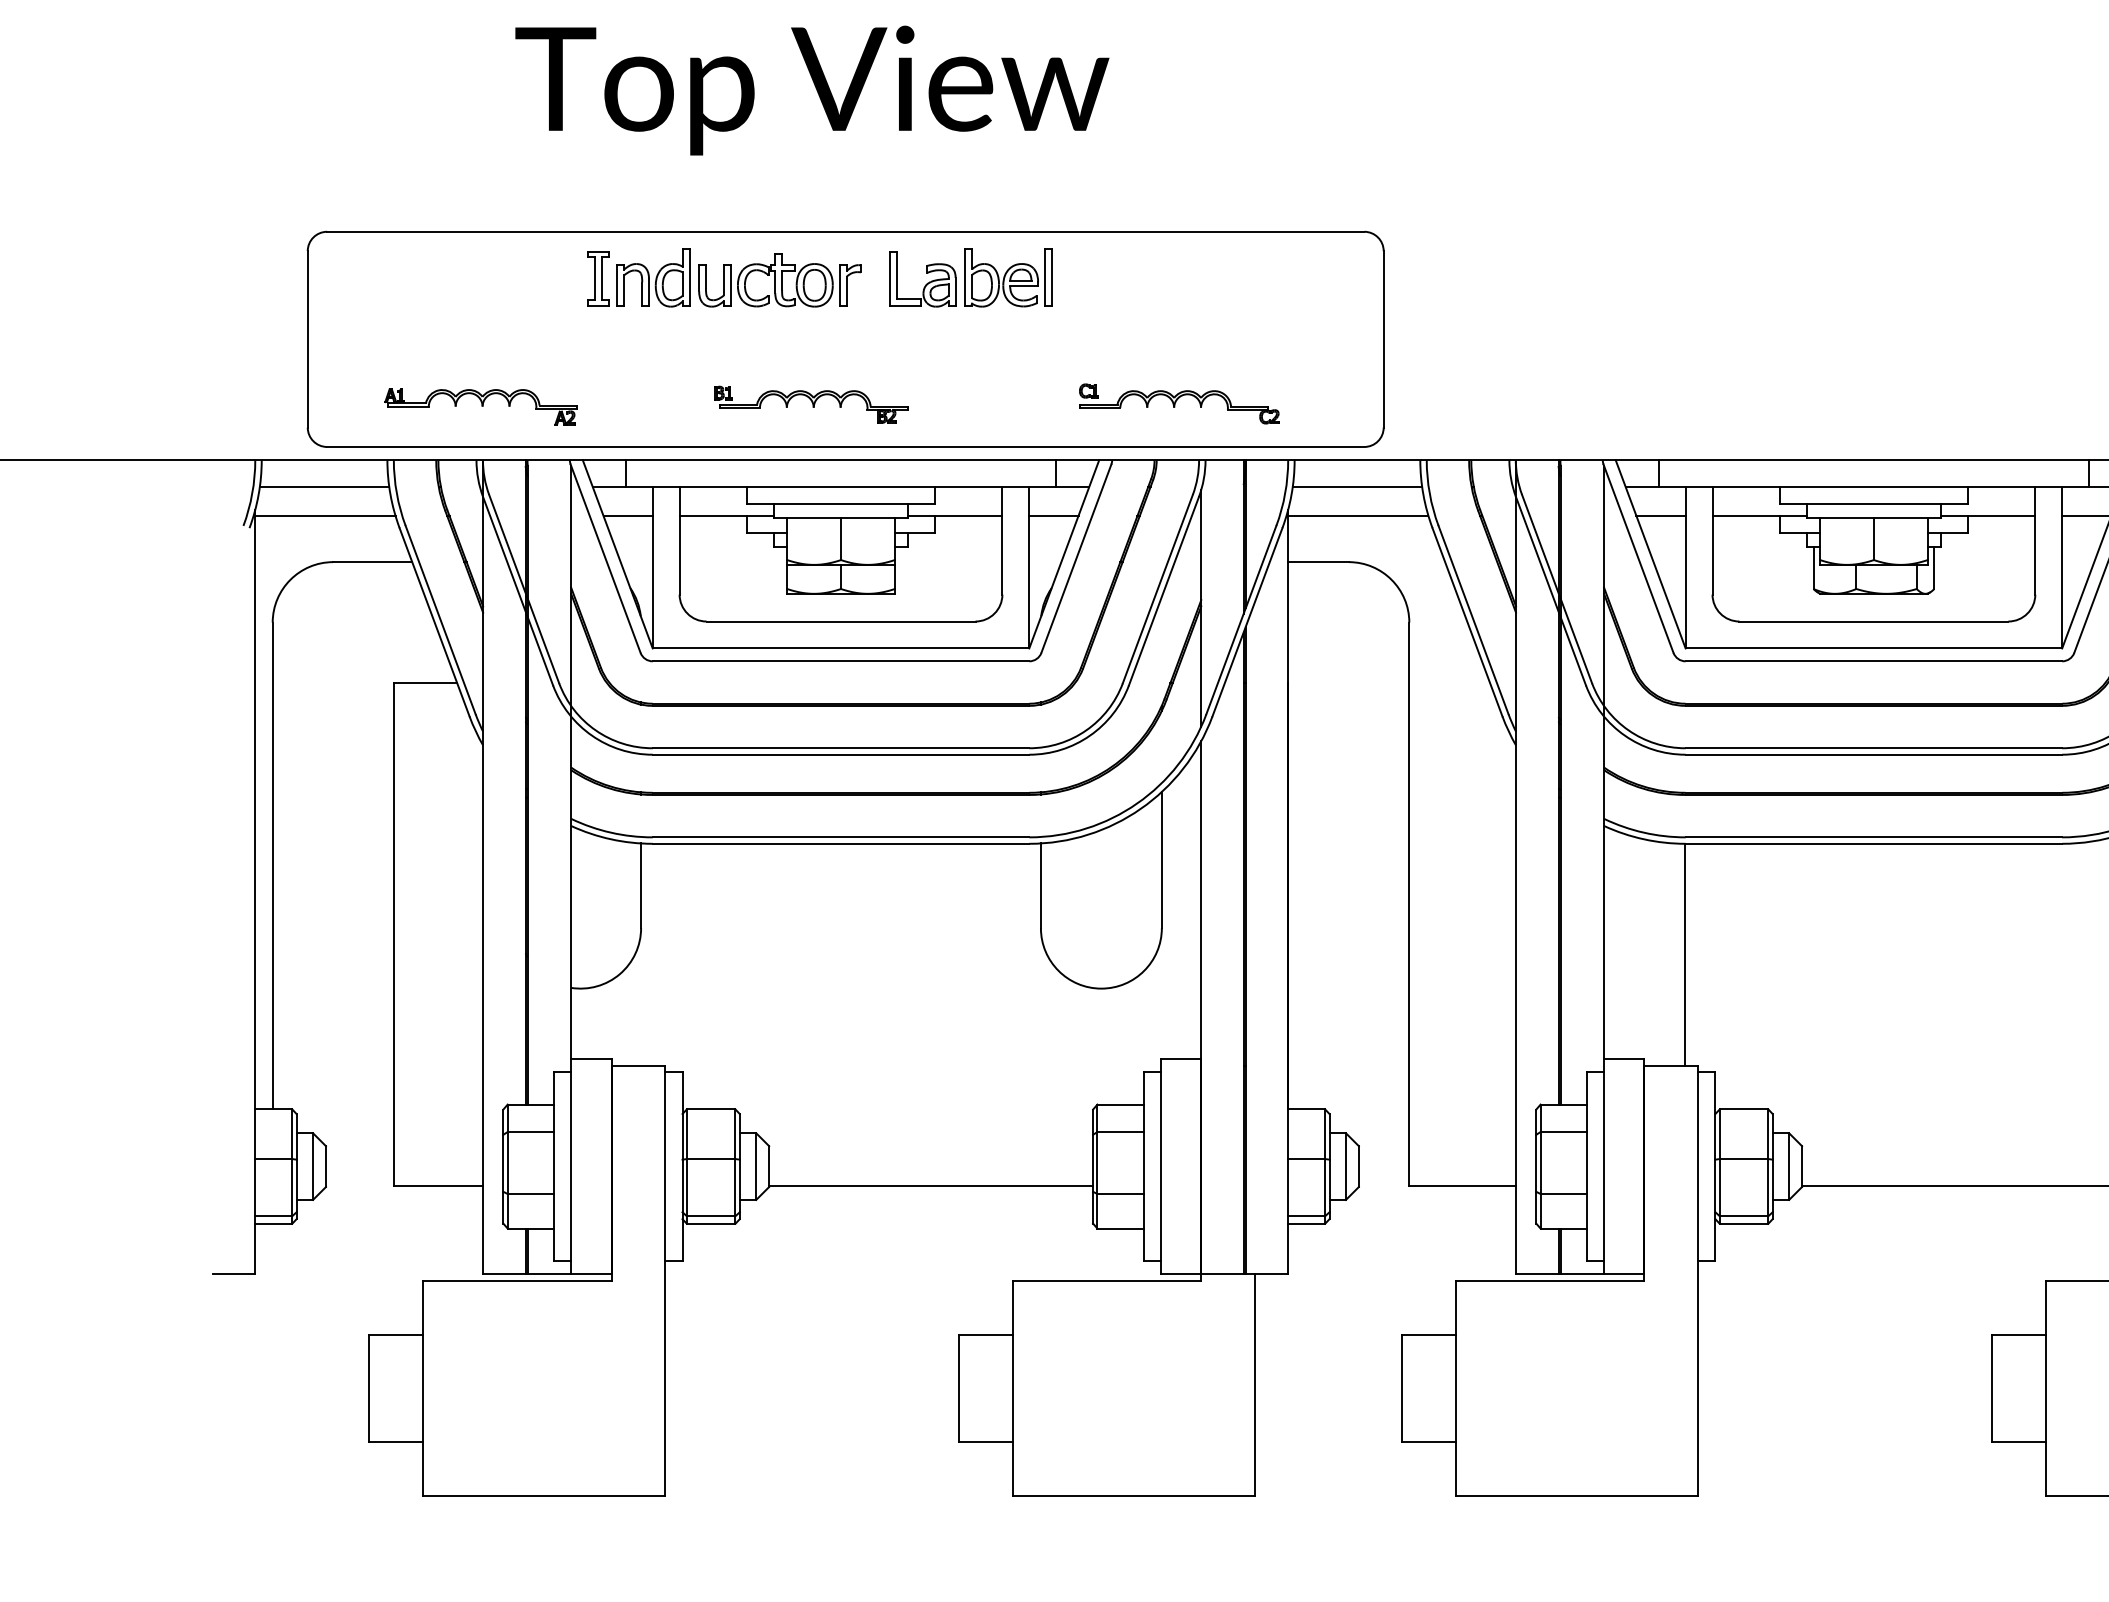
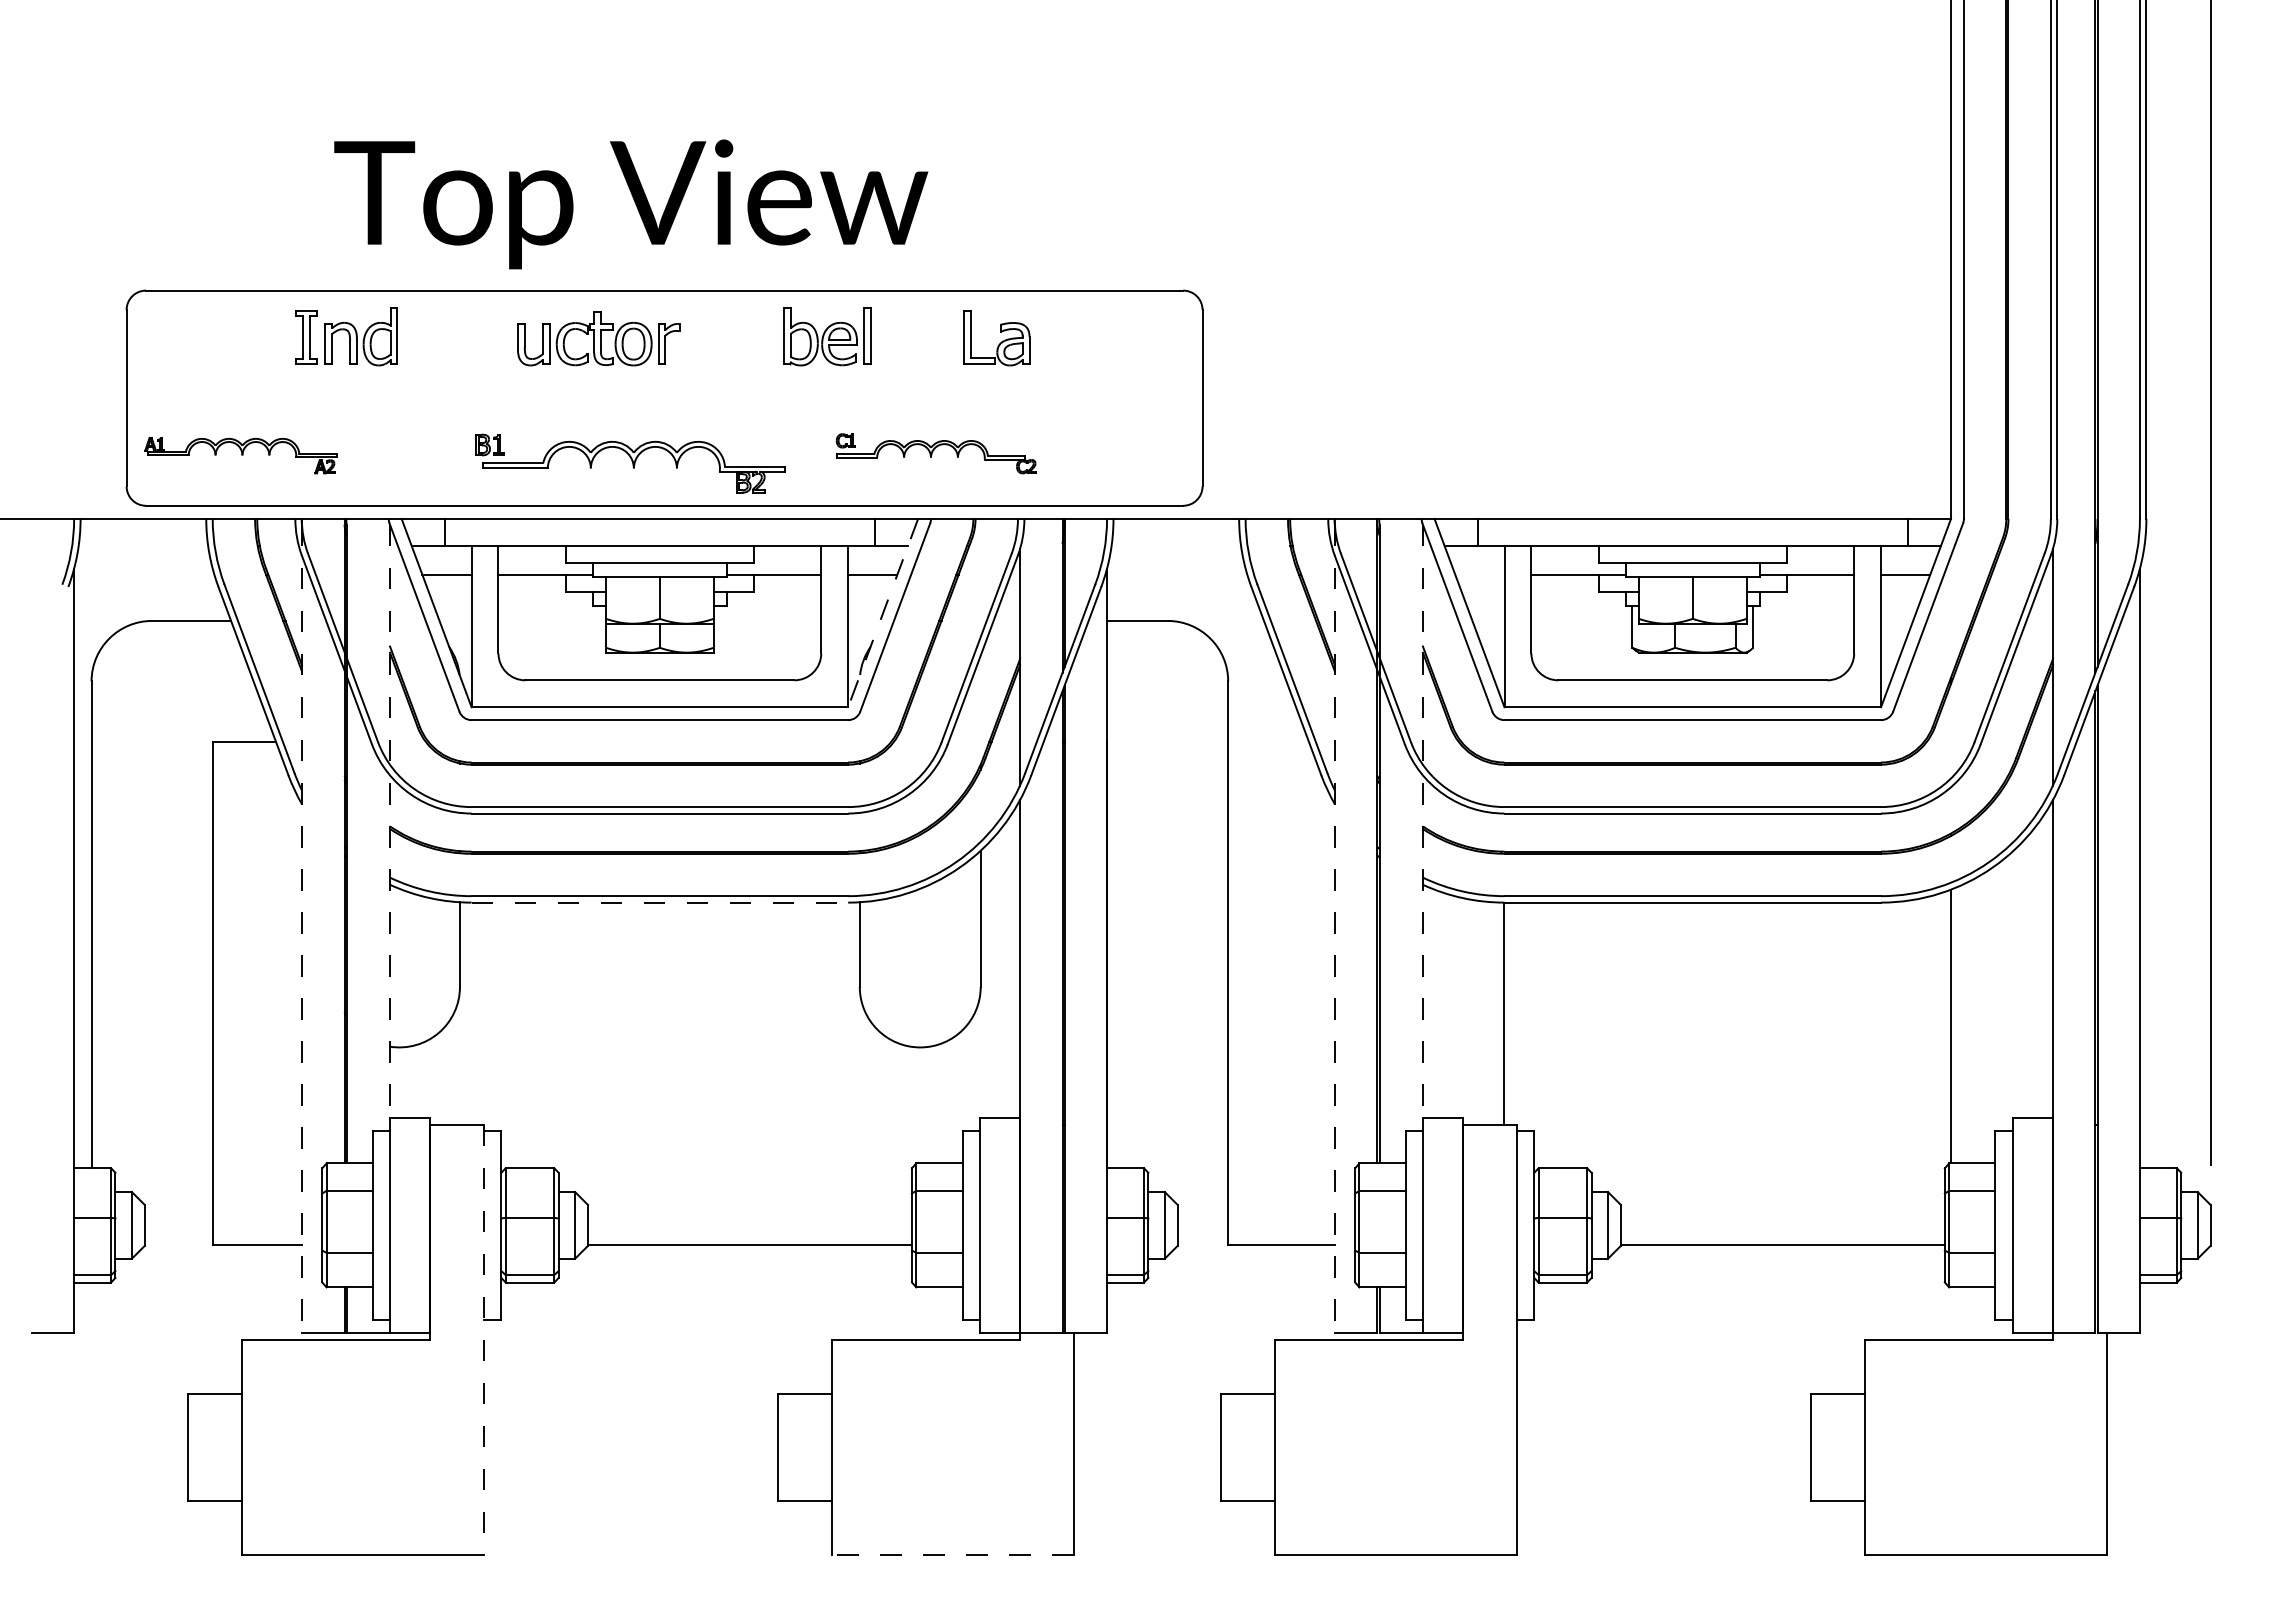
text: (812, 90) -> (631, 204), moved
part: (638, 277) -> (346, 336), moved
part: (922, 279) -> (996, 338), moved
part: (1178, 403) -> (935, 453), moved
part: (811, 404) -> (630, 463), size x1.6
part: (480, 406) -> (240, 455), moved
line: (324, 486) -> (143, 545), removed
line: (1357, 486) -> (1176, 545), removed
line: (325, 515) -> (144, 574), removed
line: (1358, 515) -> (1177, 574), removed
line: (1660, 515) -> (1479, 574), removed
line: (1063, 554) -> (882, 613), solid -> dashed
line: (571, 762) -> (390, 821), solid -> dashed
line: (1603, 762) -> (1422, 821), solid -> dashed
line: (841, 843) -> (660, 902), solid -> dashed
line: (482, 870) -> (301, 929), solid -> dashed
line: (1515, 870) -> (1334, 929), solid -> dashed
line: (665, 1281) -> (484, 1340), solid -> dashed
line: (1133, 1495) -> (952, 1554), solid -> dashed

